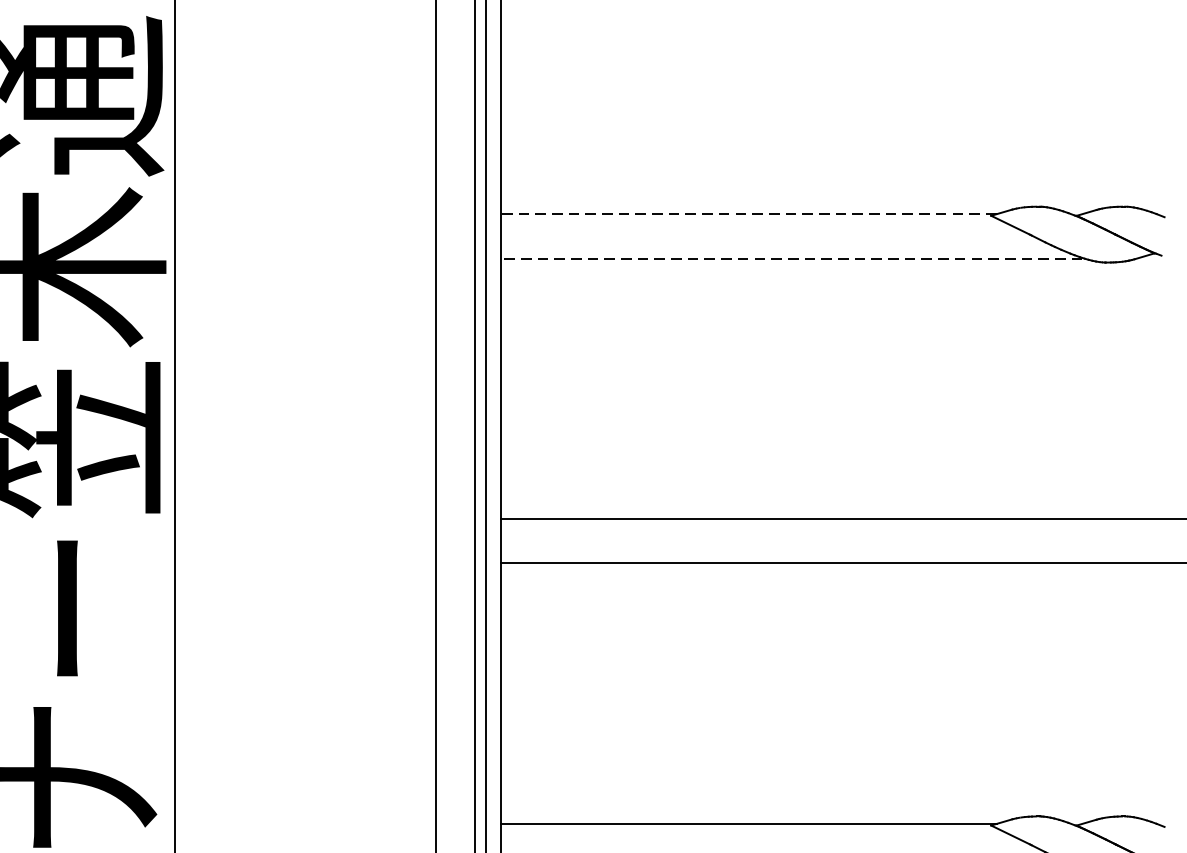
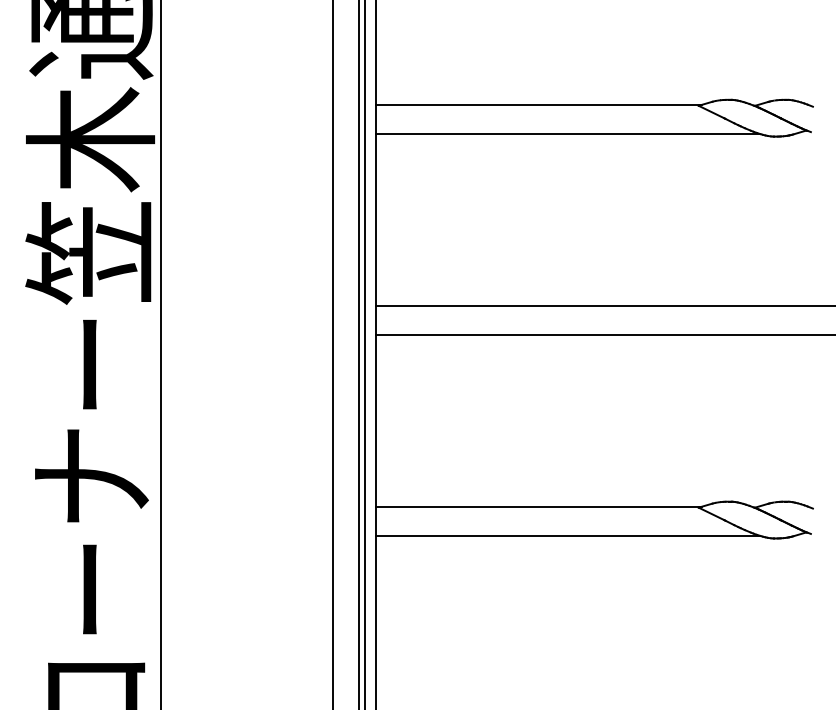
line: (748, 213) -> (538, 104), dashed -> solid
line: (792, 257) -> (567, 133), dashed -> solid

